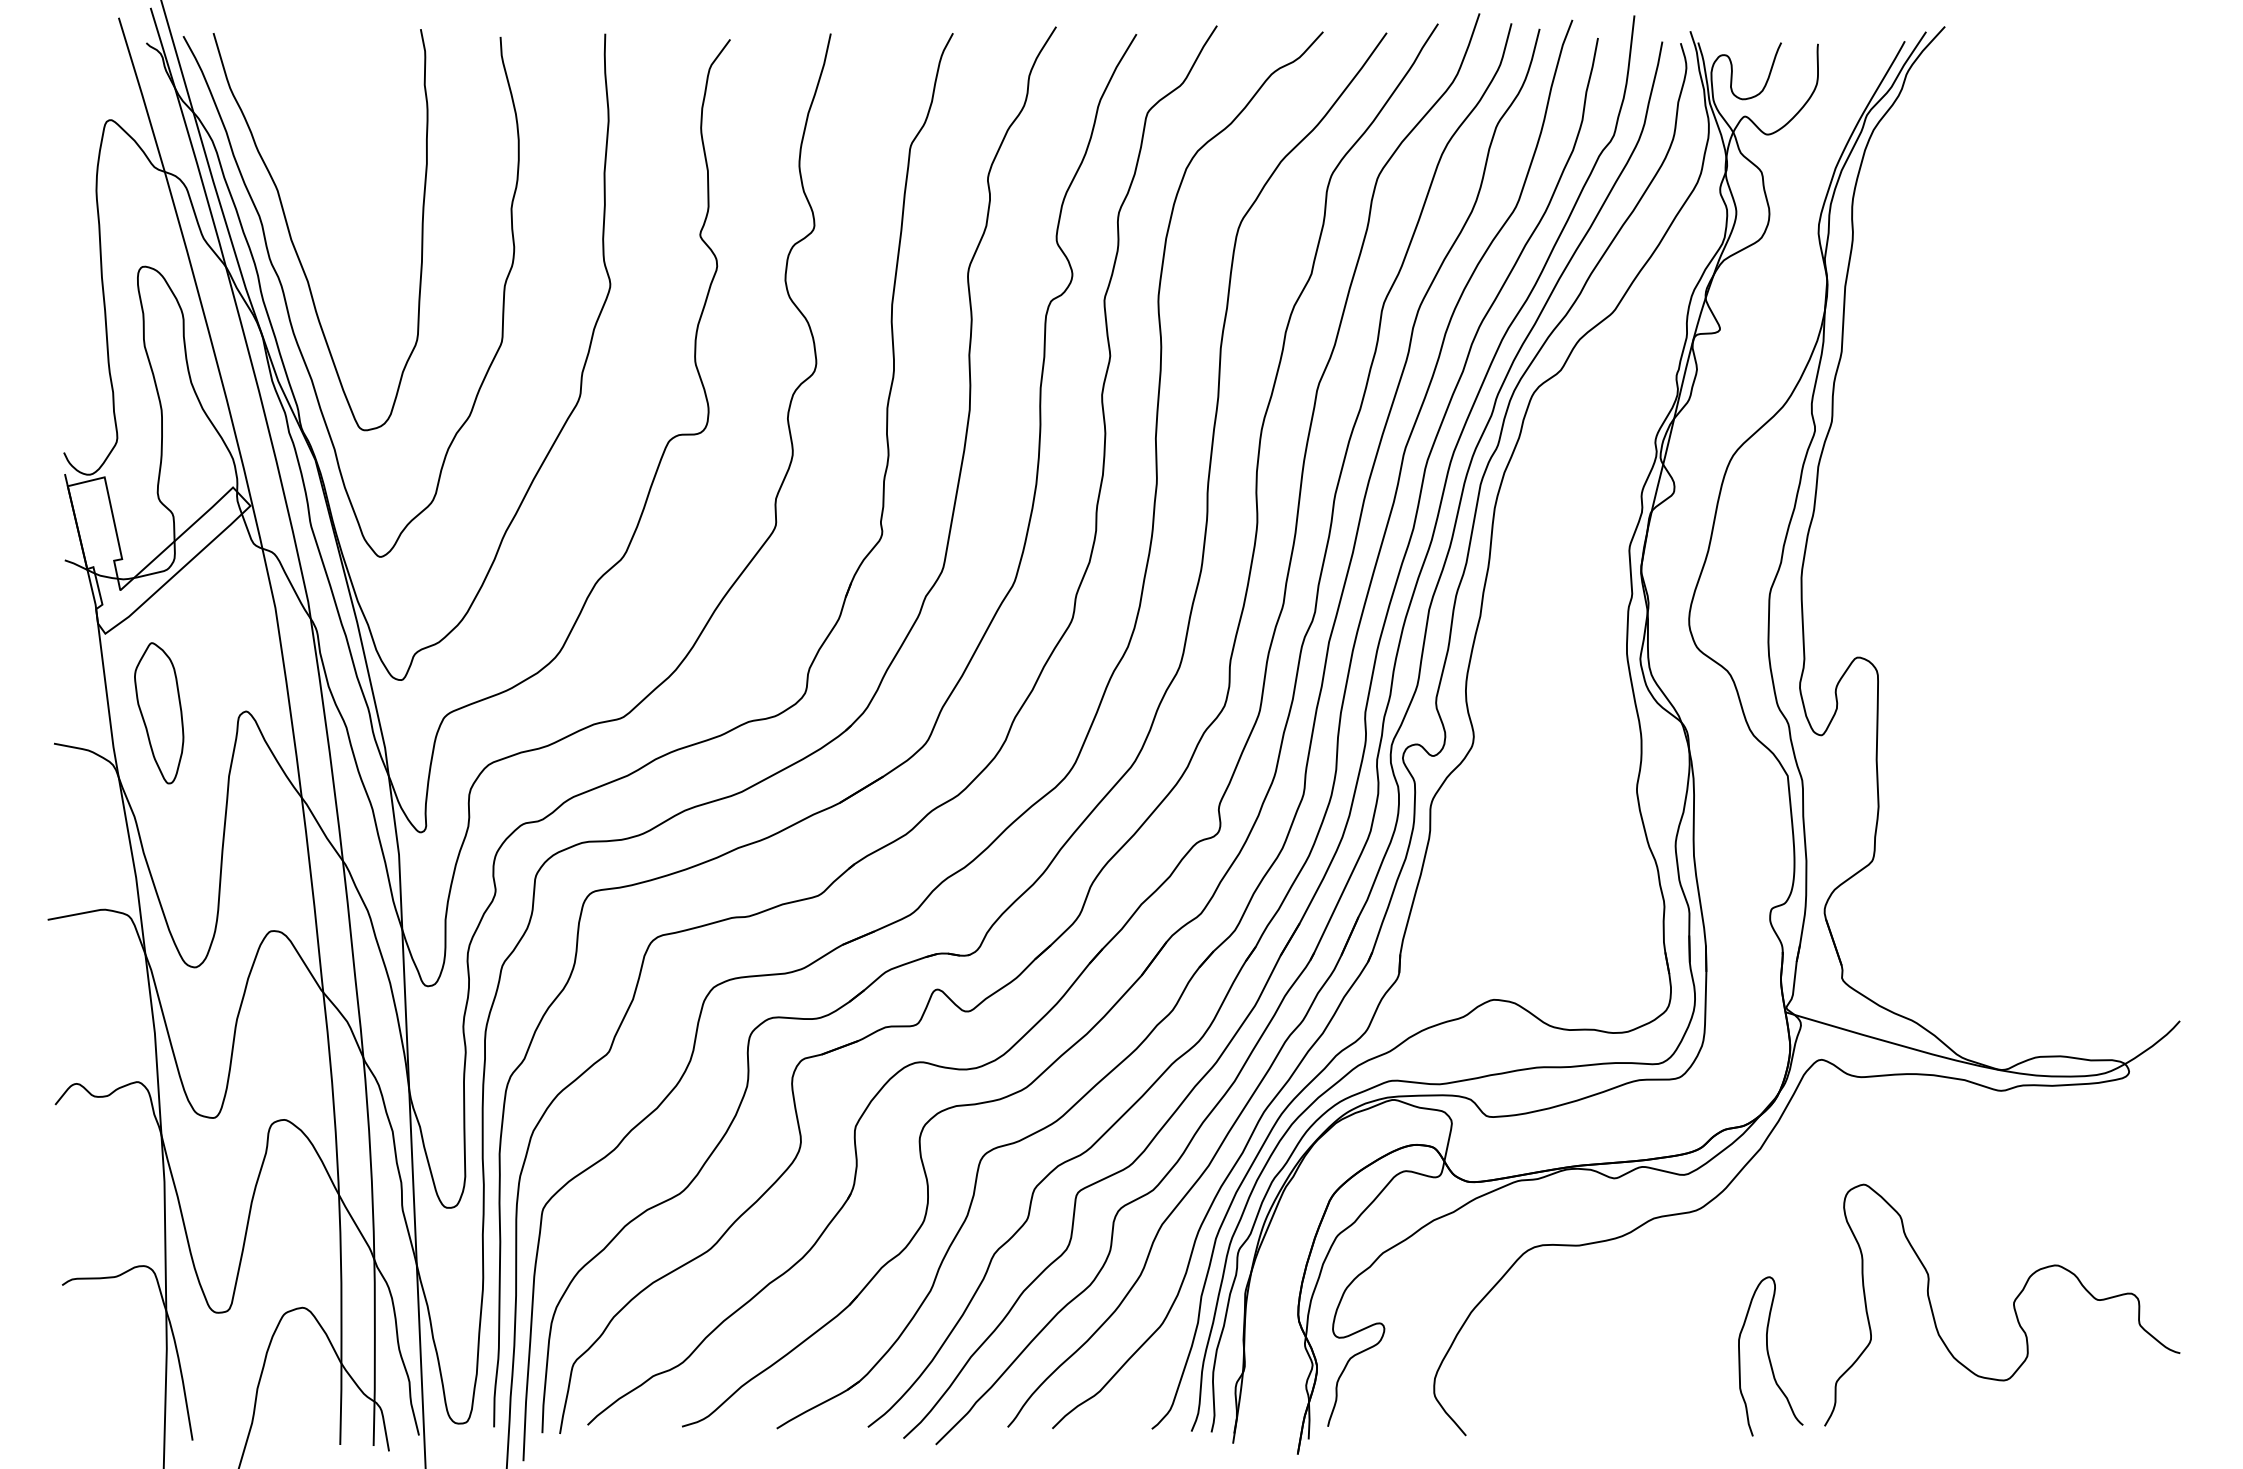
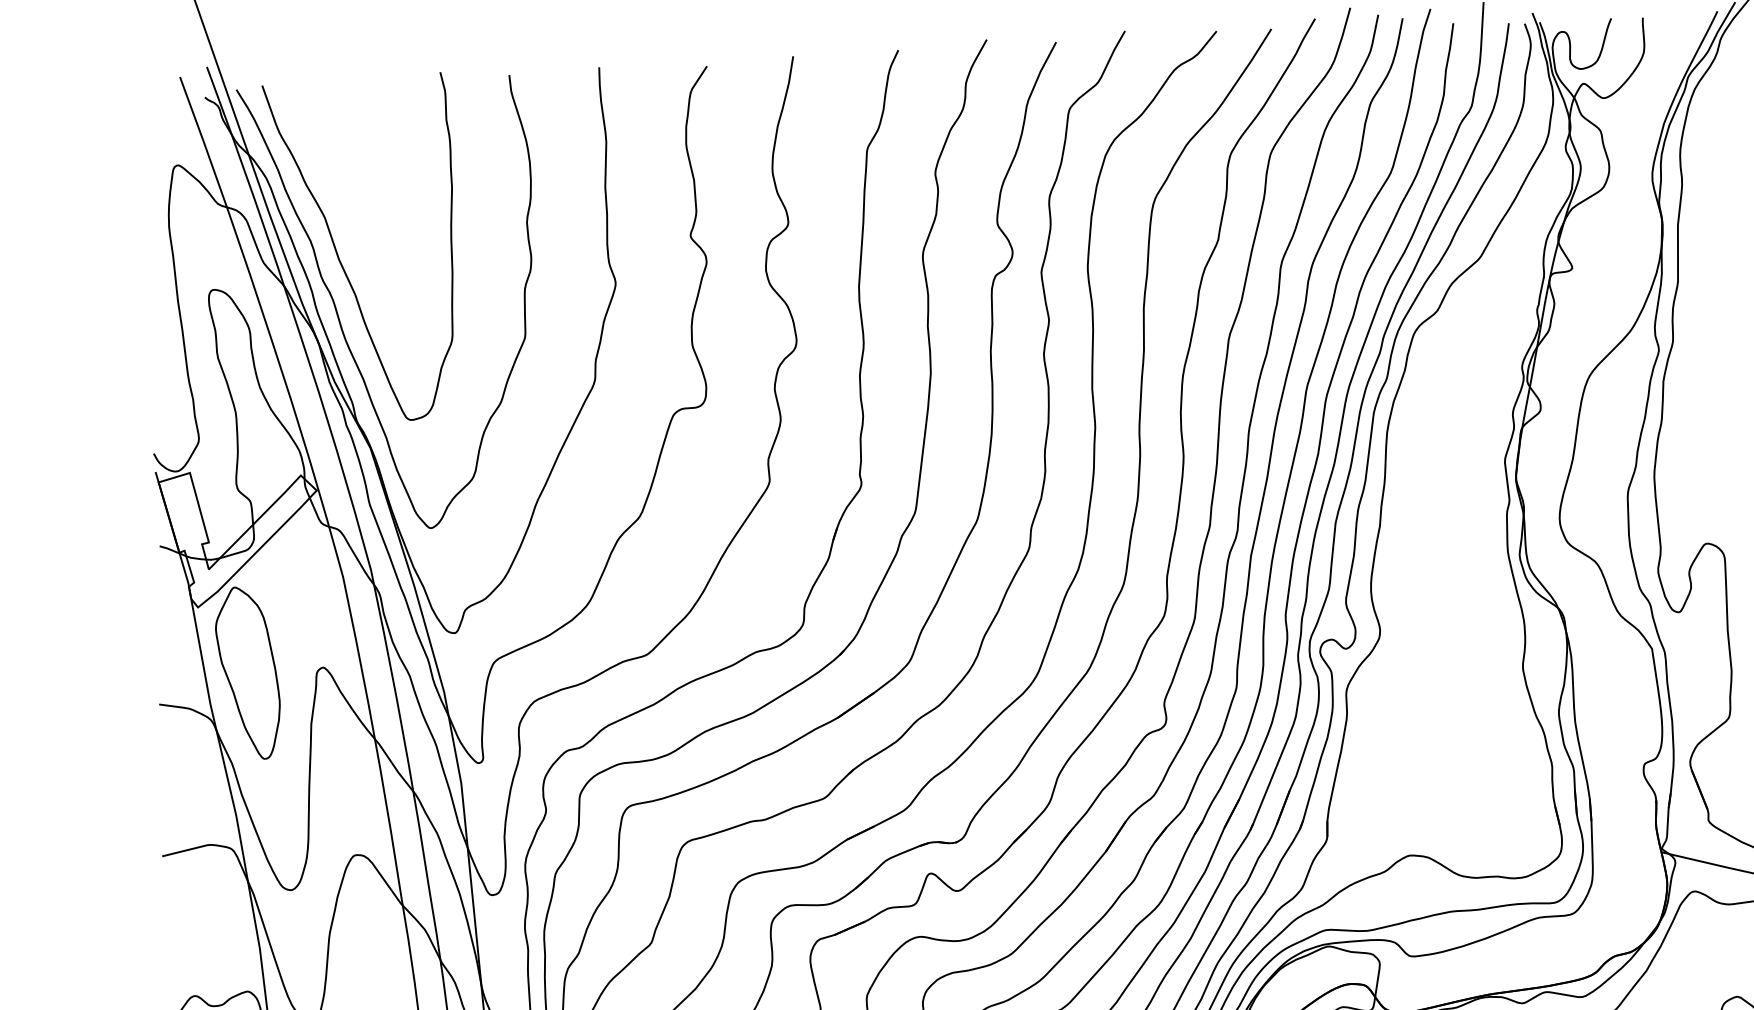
part: (158, 713) -> (247, 673), size x1.43

